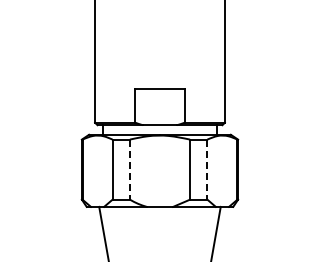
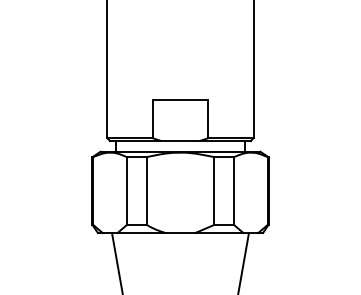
line: (129, 170) -> (146, 192), dashed -> solid
line: (207, 170) -> (234, 192), dashed -> solid

